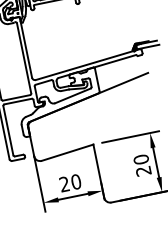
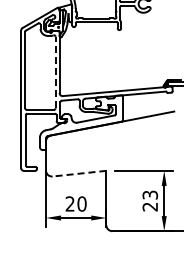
line: (23, 58) -> (55, 72), solid -> dashed
line: (67, 152) -> (79, 173), solid -> dashed
text: (141, 158) -> (150, 194), 20 -> 23

